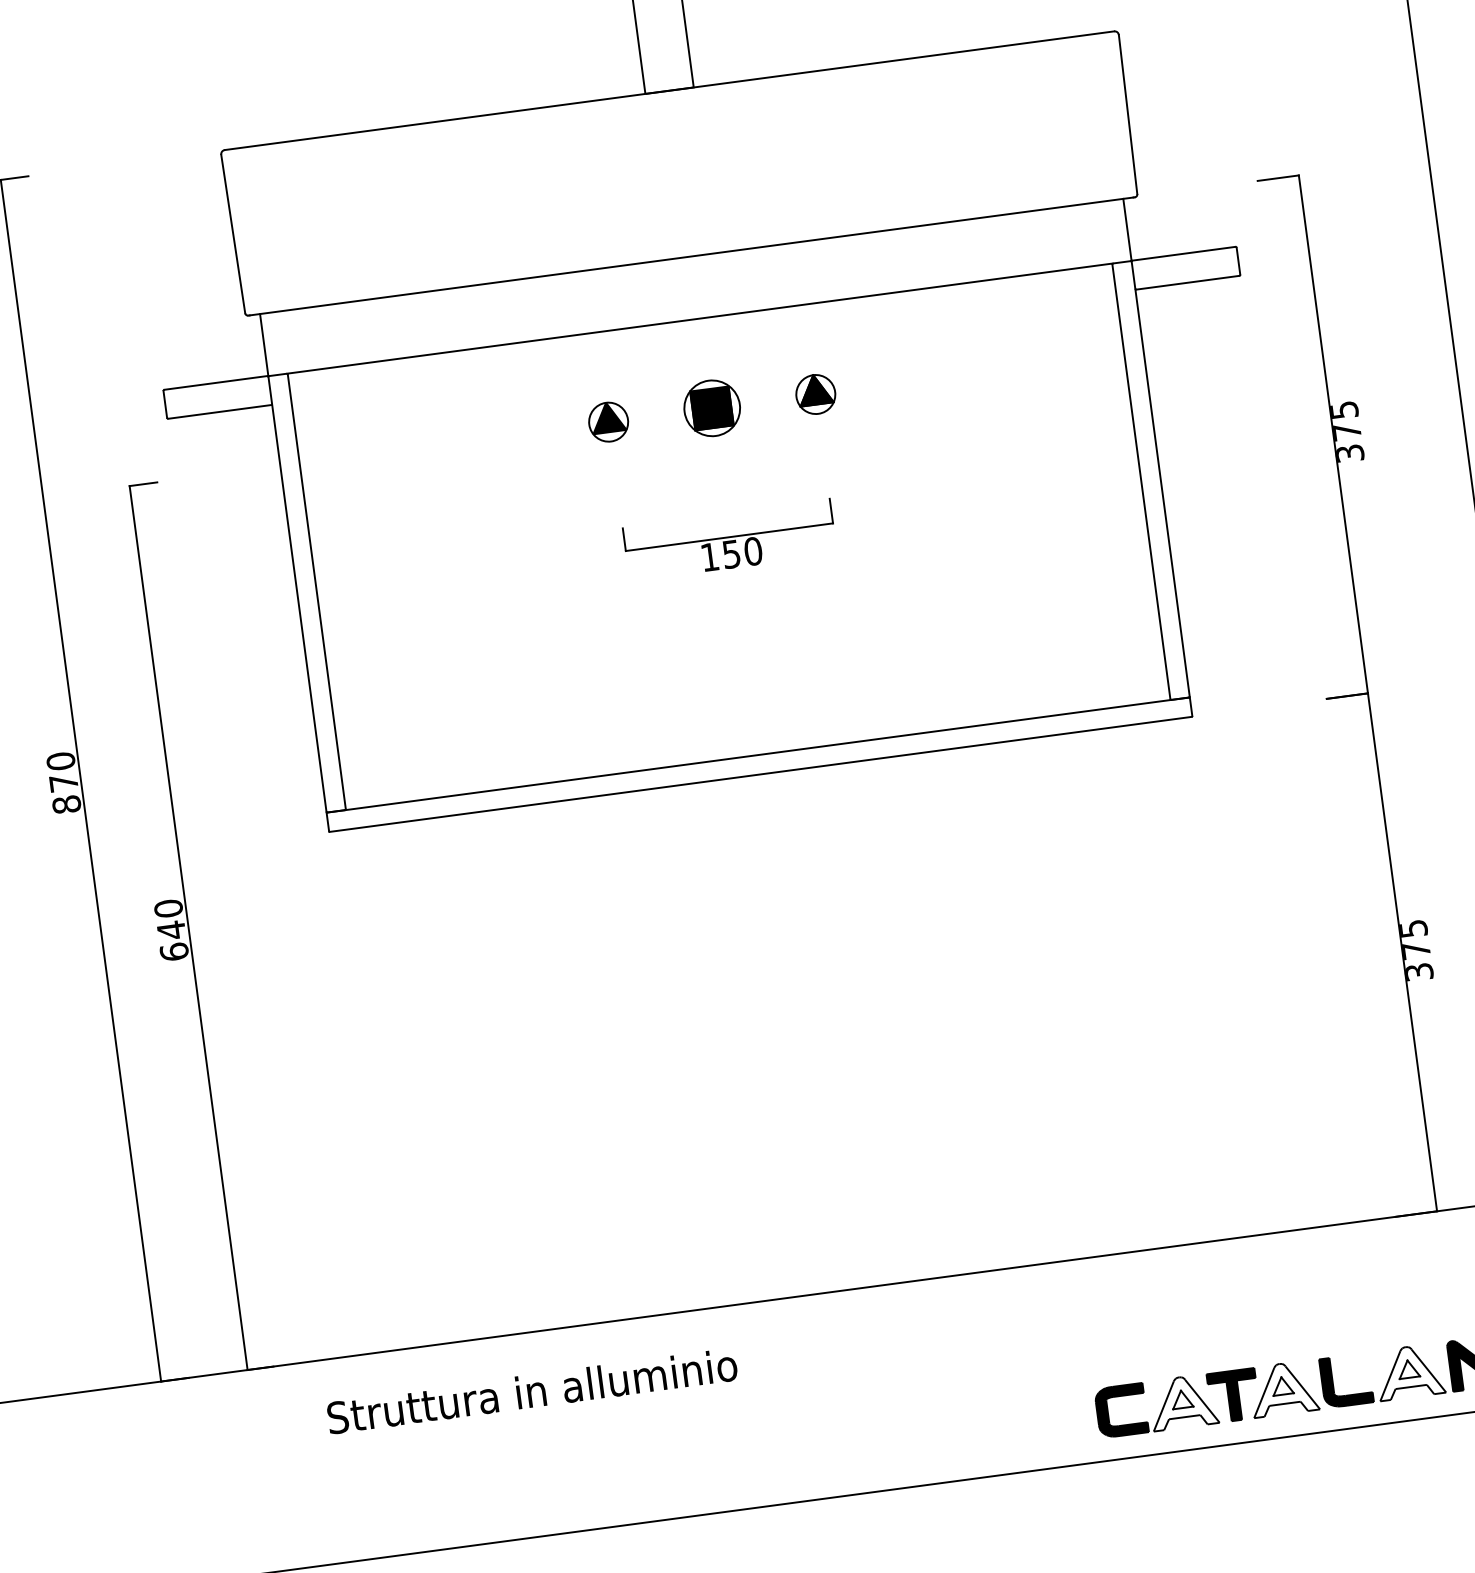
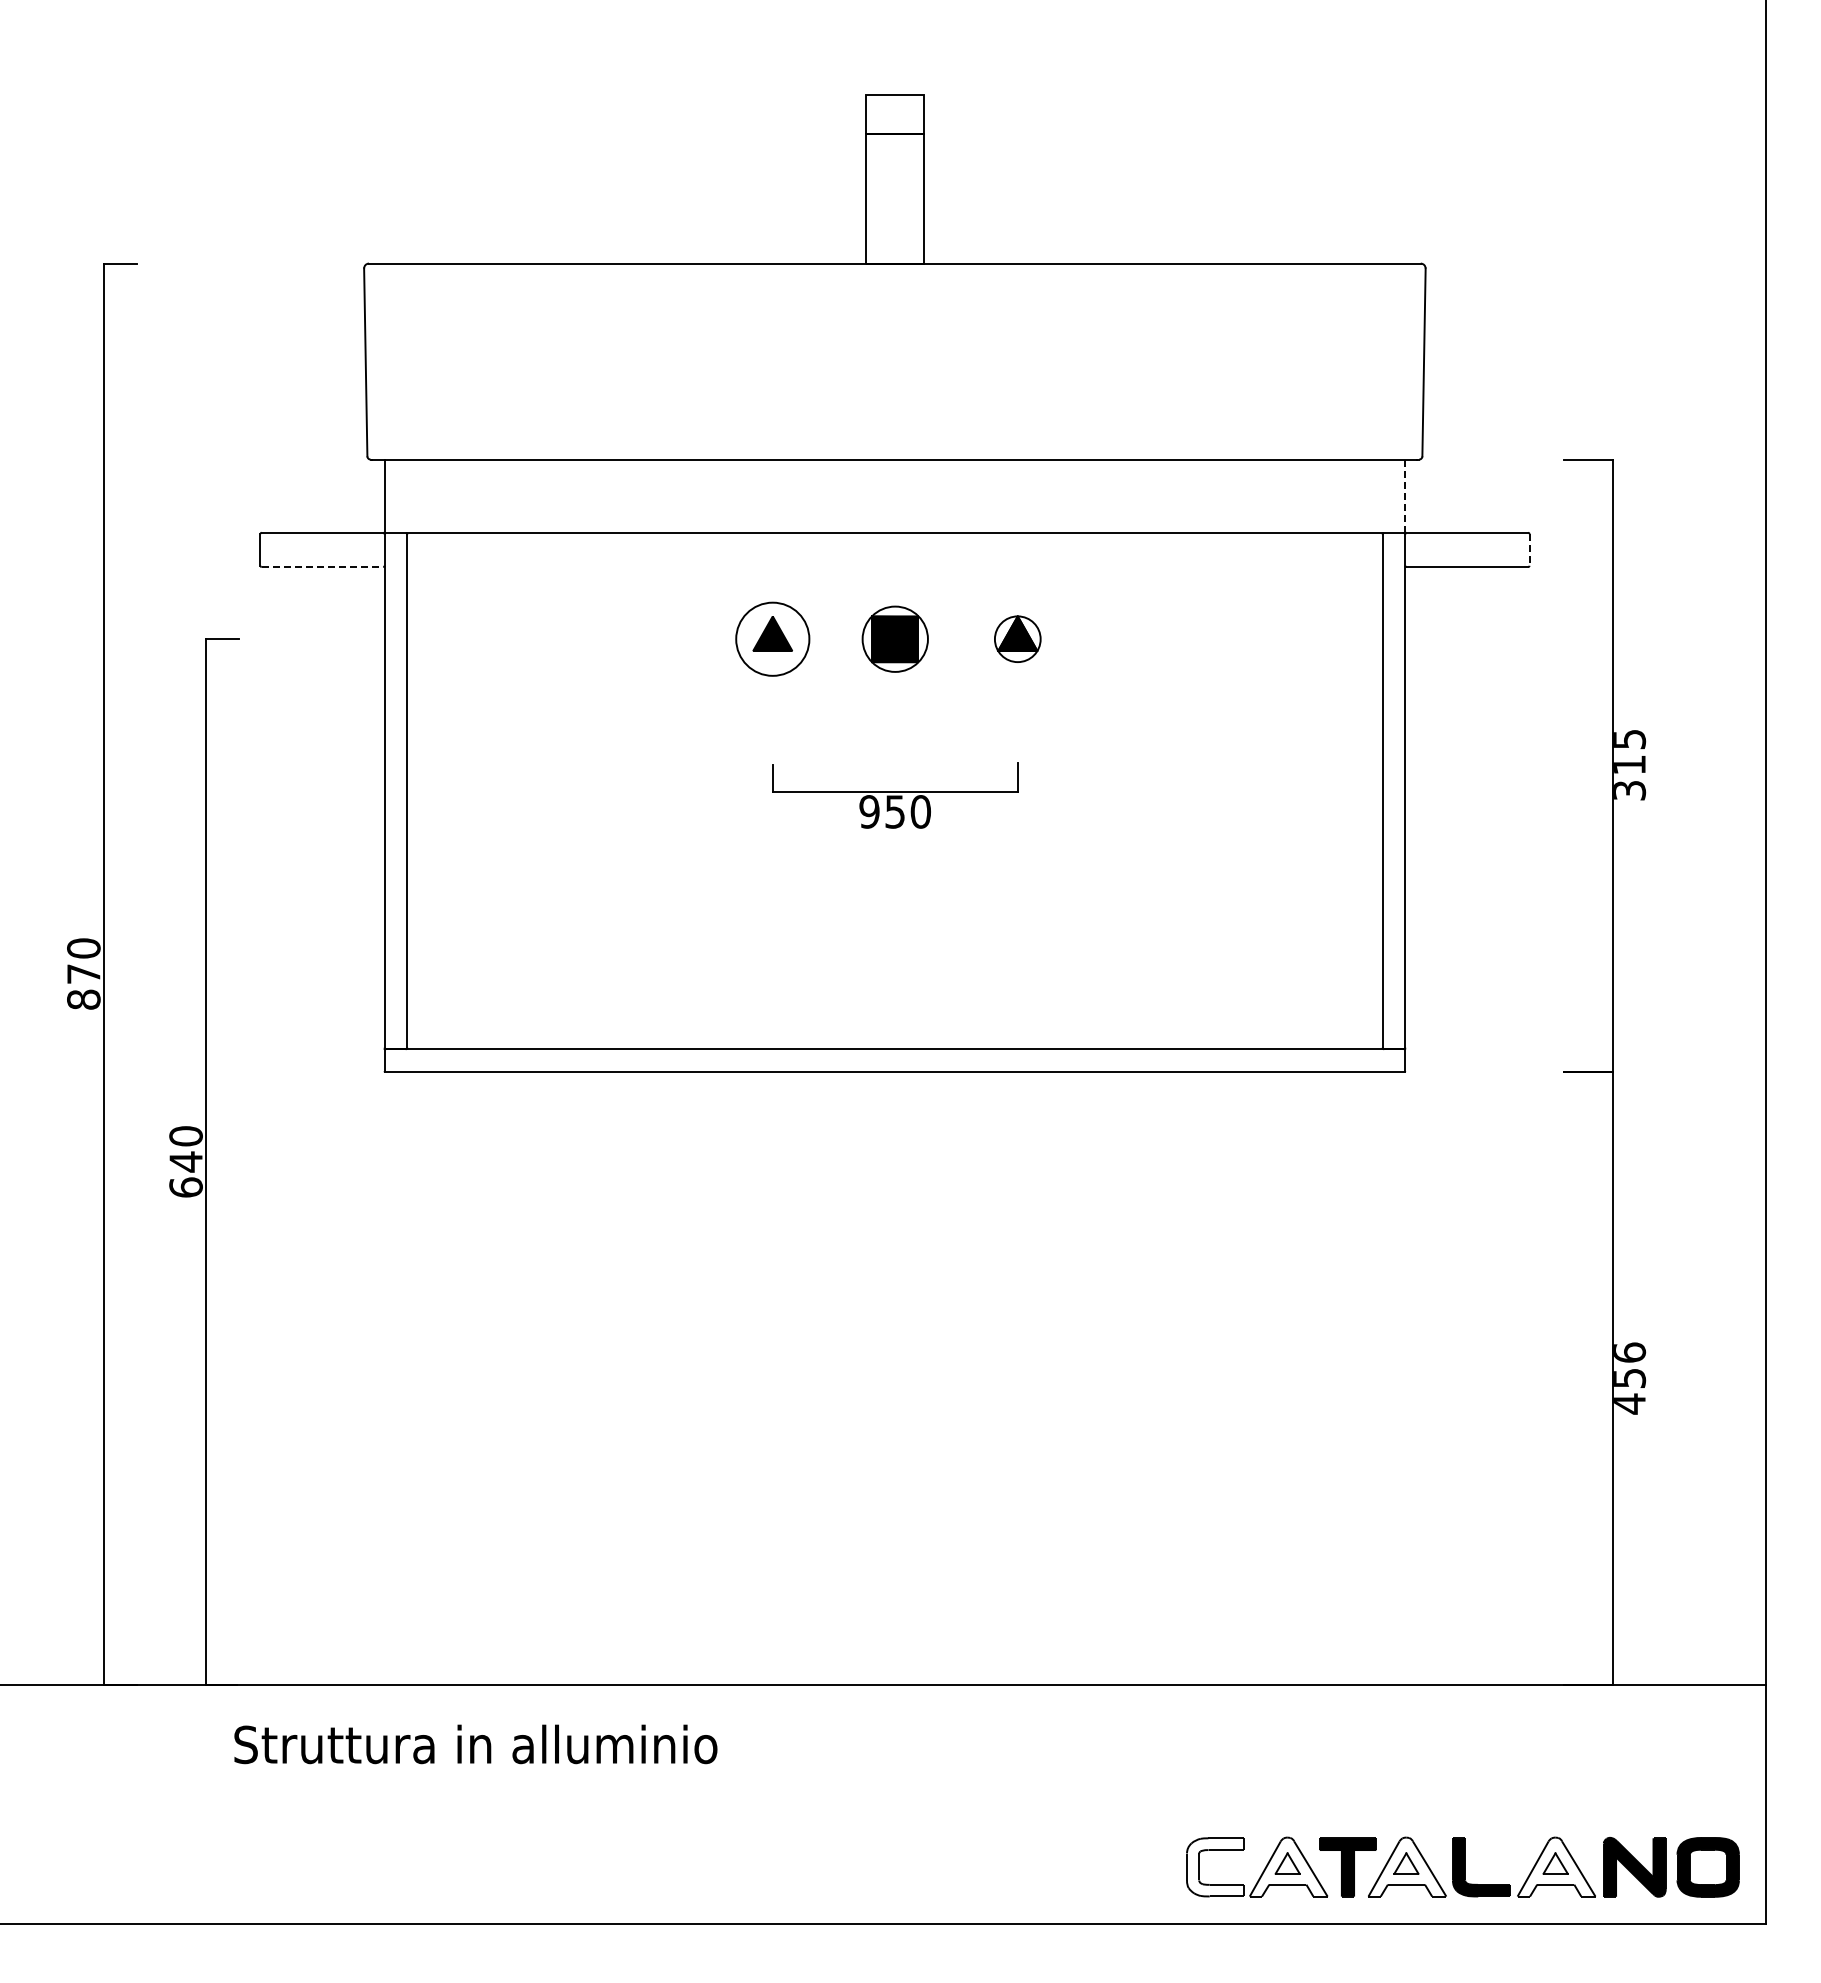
line: (1127, 230) -> (1405, 496), solid -> dashed
line: (1238, 260) -> (1529, 549), solid -> dashed
line: (219, 412) -> (322, 567), solid -> dashed
circle: (608, 422) -> (772, 639), size x1.6
text: (1347, 431) -> (1629, 764), 375 -> 315
text: (709, 556) -> (869, 811), 150 -> 950
text: (1417, 950) -> (1630, 1378), 375 -> 456
text: (532, 1391) -> (475, 1744), moved
fill: (1121, 1410) -> (1215, 1867), removed

